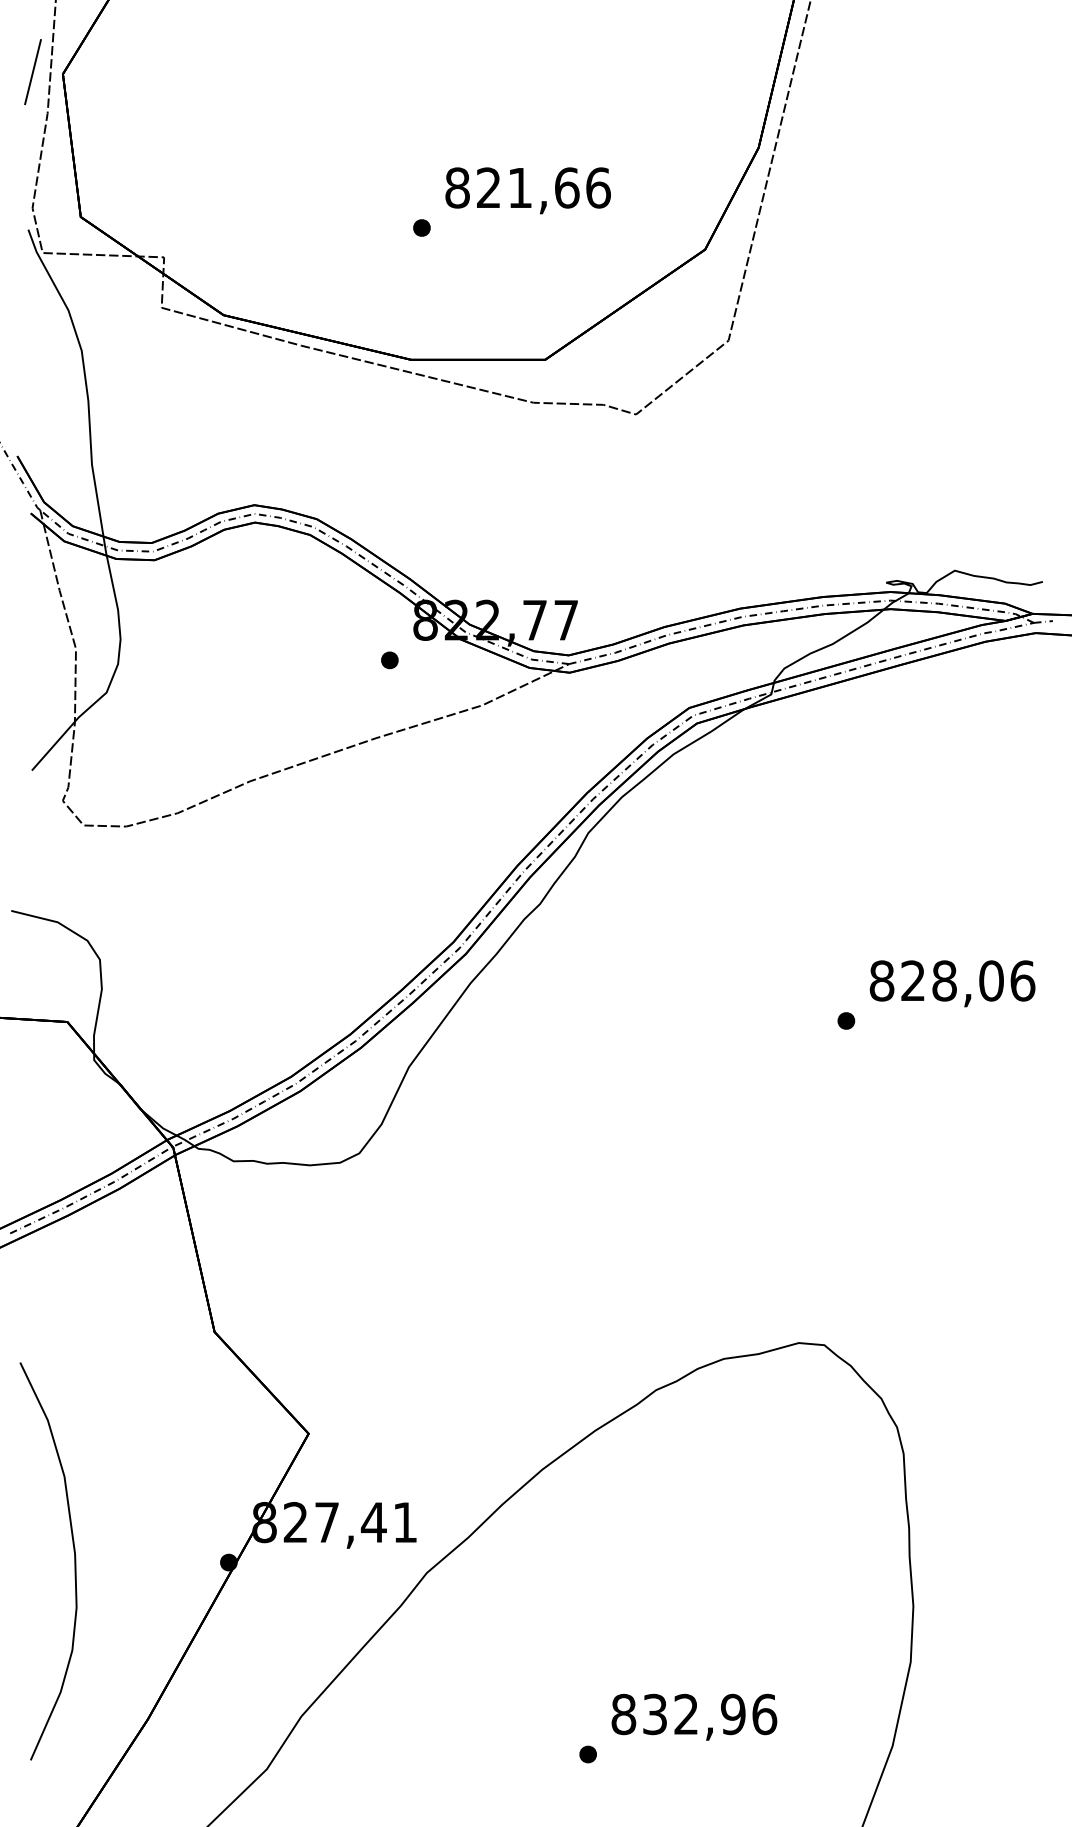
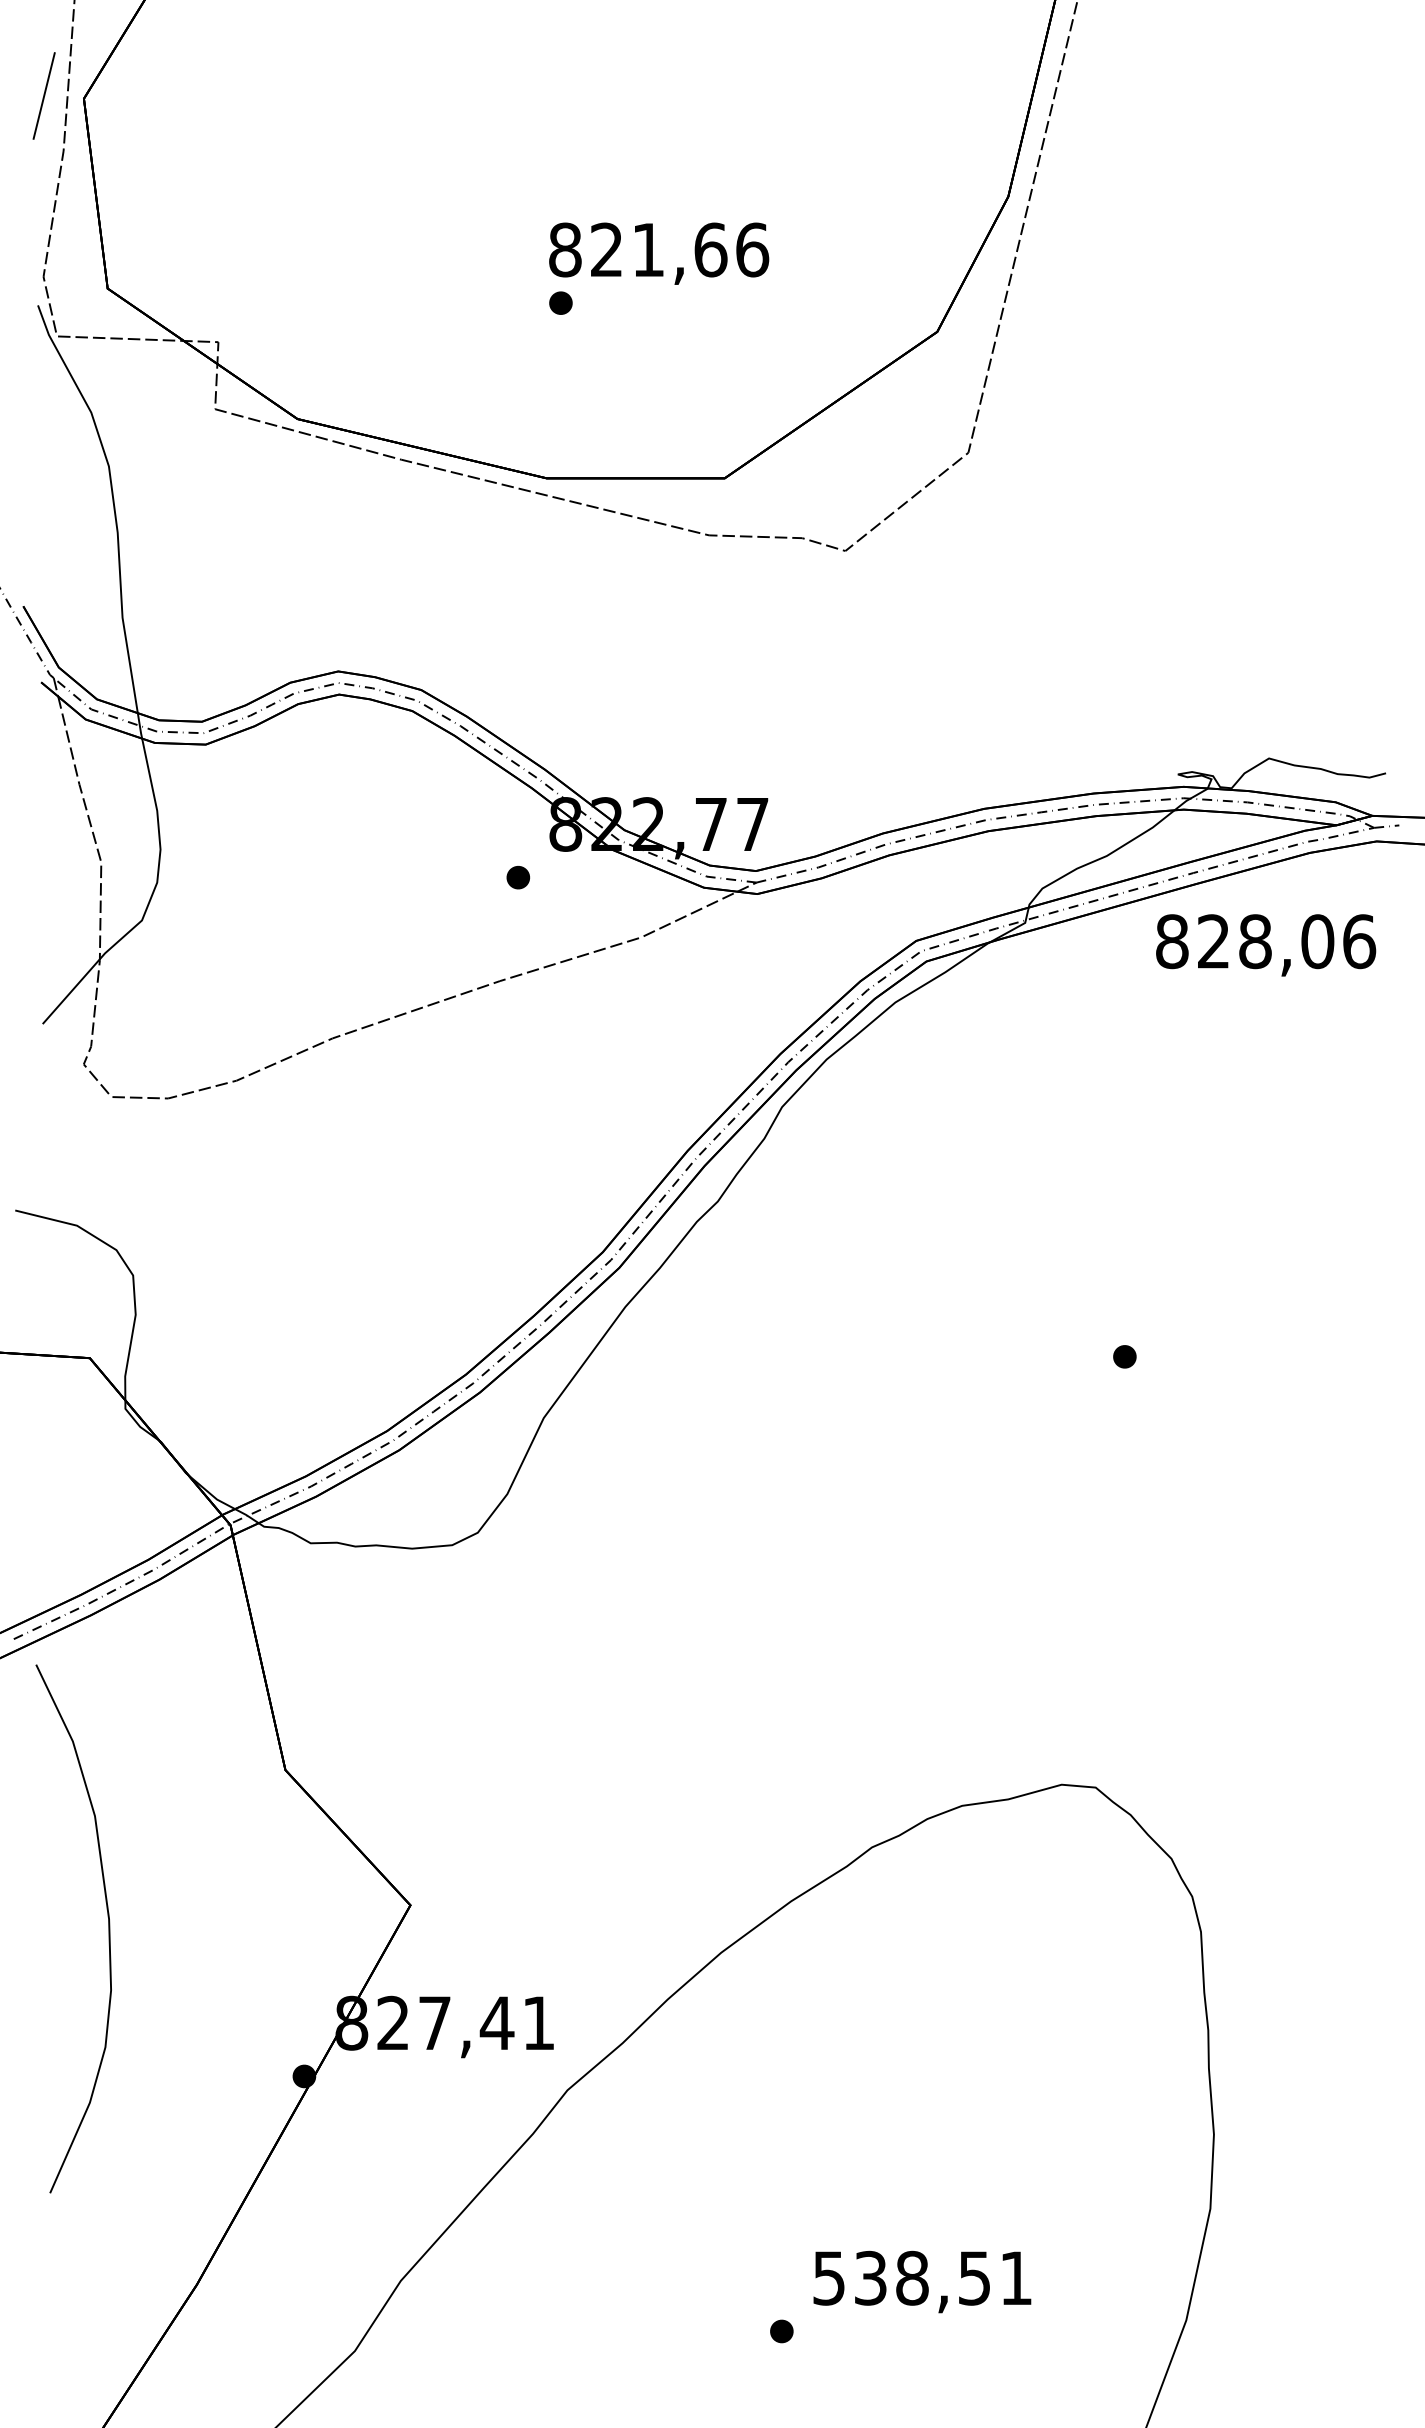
text: (528, 190) -> (659, 253), moved
text: (952, 983) -> (1266, 945), moved
curve: (74, 1561) -> (108, 1928), moved
text: (694, 1713) -> (923, 2277), 832,96 -> 538,51

